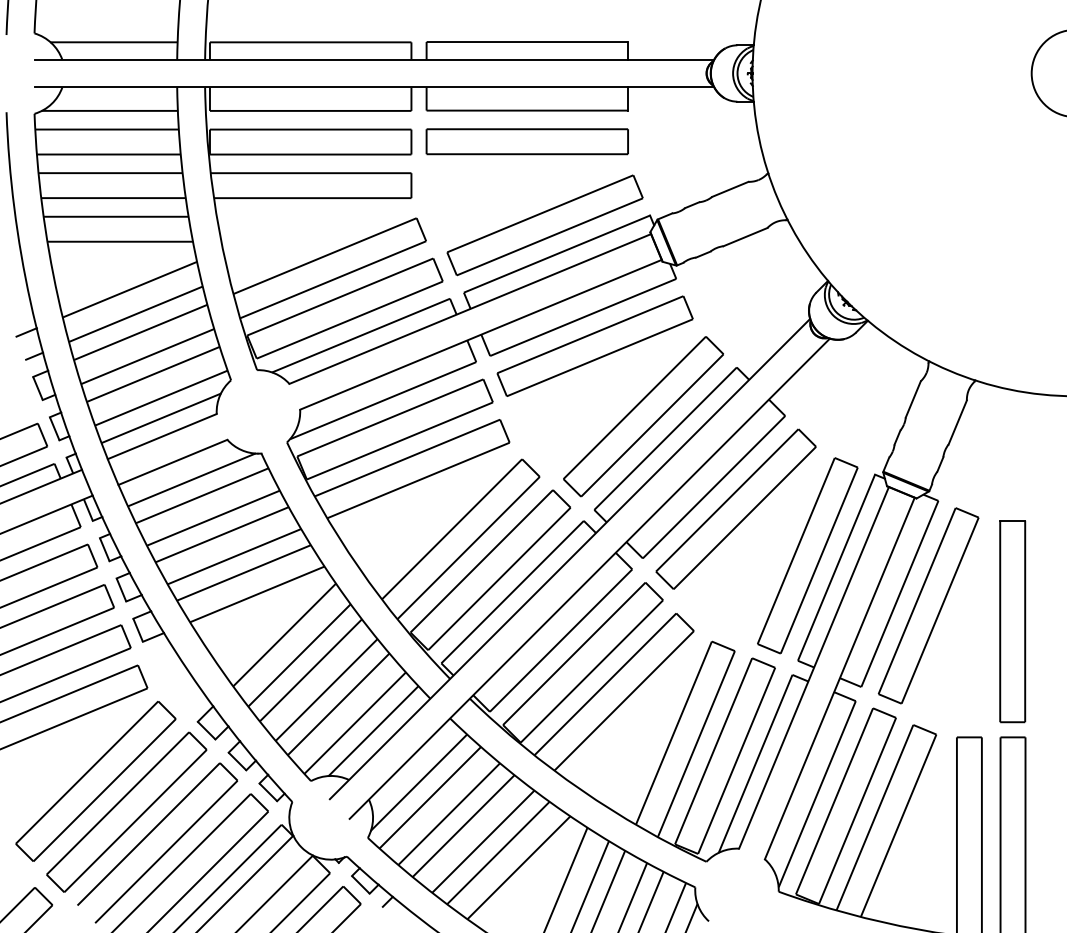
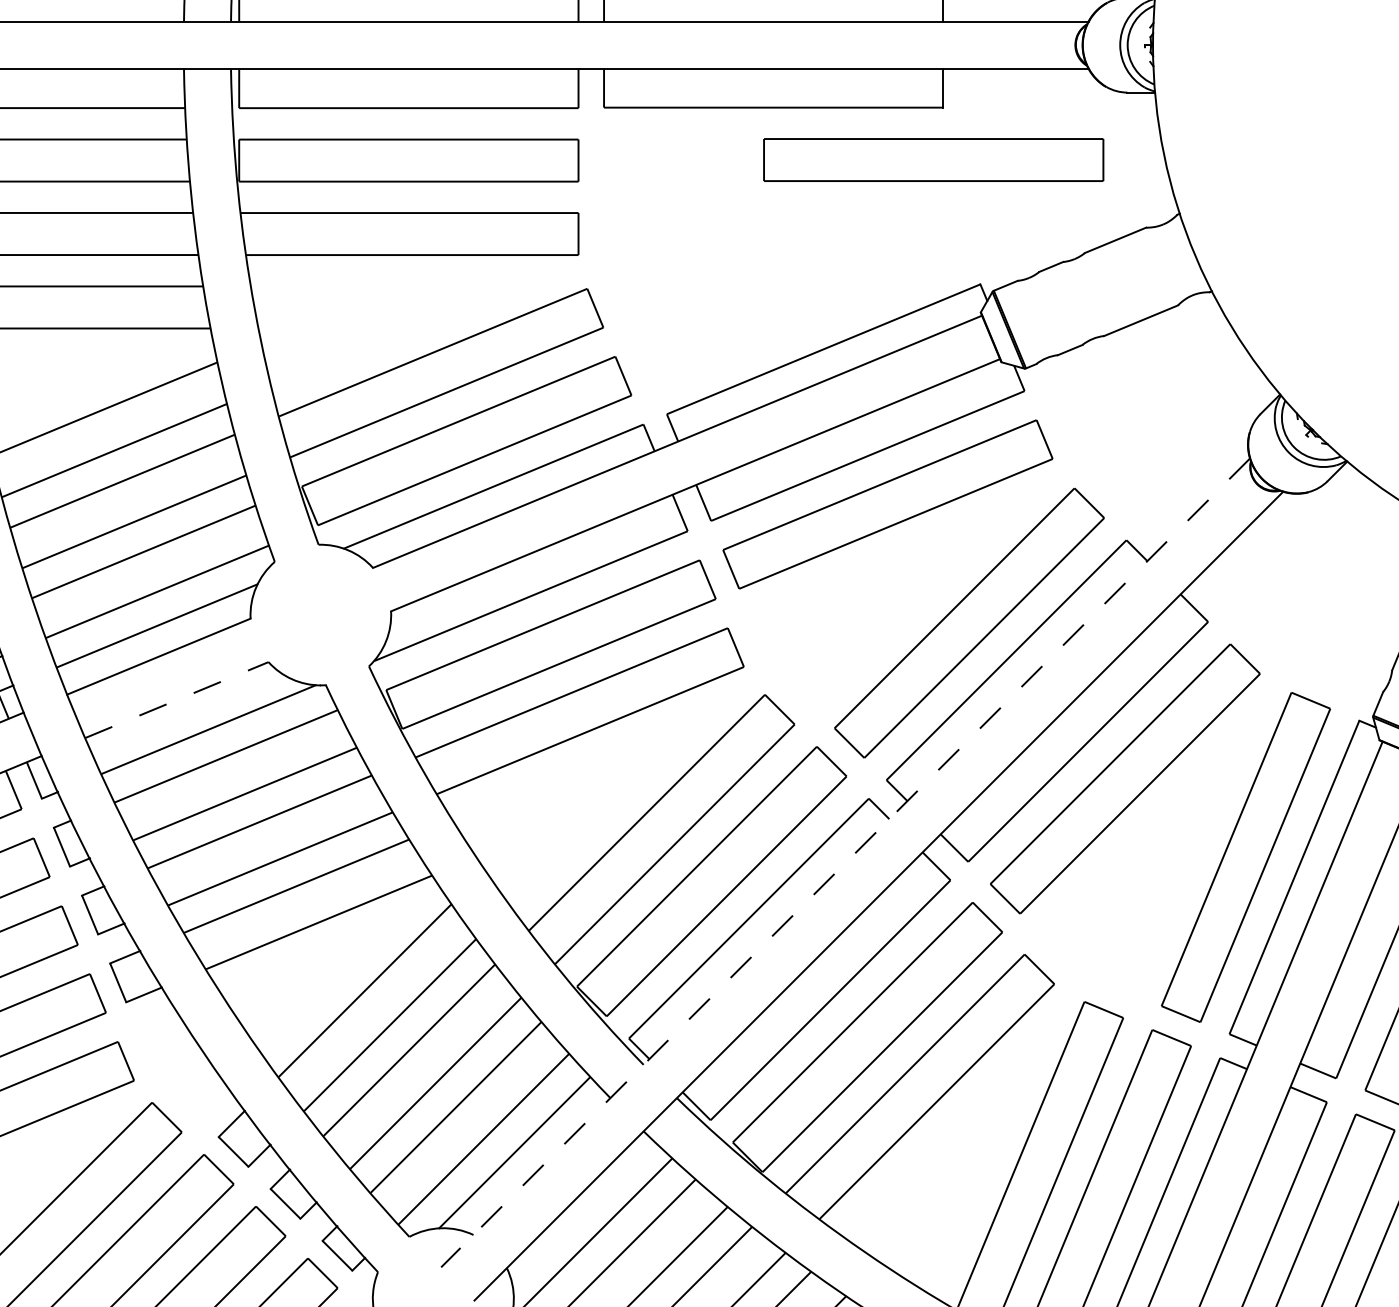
part: (526, 141) -> (932, 159), moved
part: (544, 225) -> (802, 301), removed
line: (172, 462) -> (176, 700), solid -> dashed
line: (570, 559) -> (846, 863), solid -> dashed

